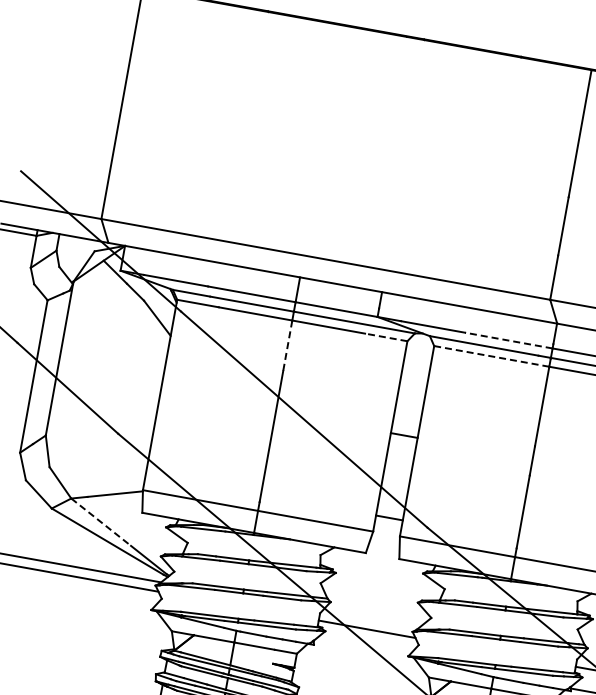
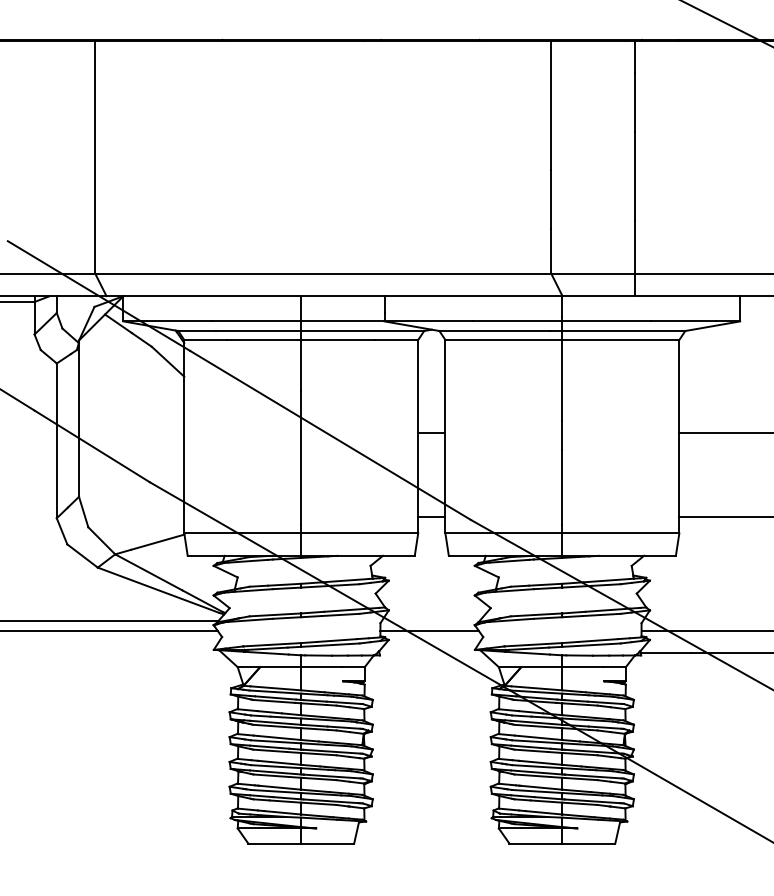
line: (385, 337) -> (396, 340), dashed -> solid
line: (508, 340) -> (517, 321), dashed -> solid
line: (288, 345) -> (301, 365), dashed -> solid
line: (491, 356) -> (503, 340), dashed -> solid
line: (101, 522) -> (149, 572), dashed -> solid

